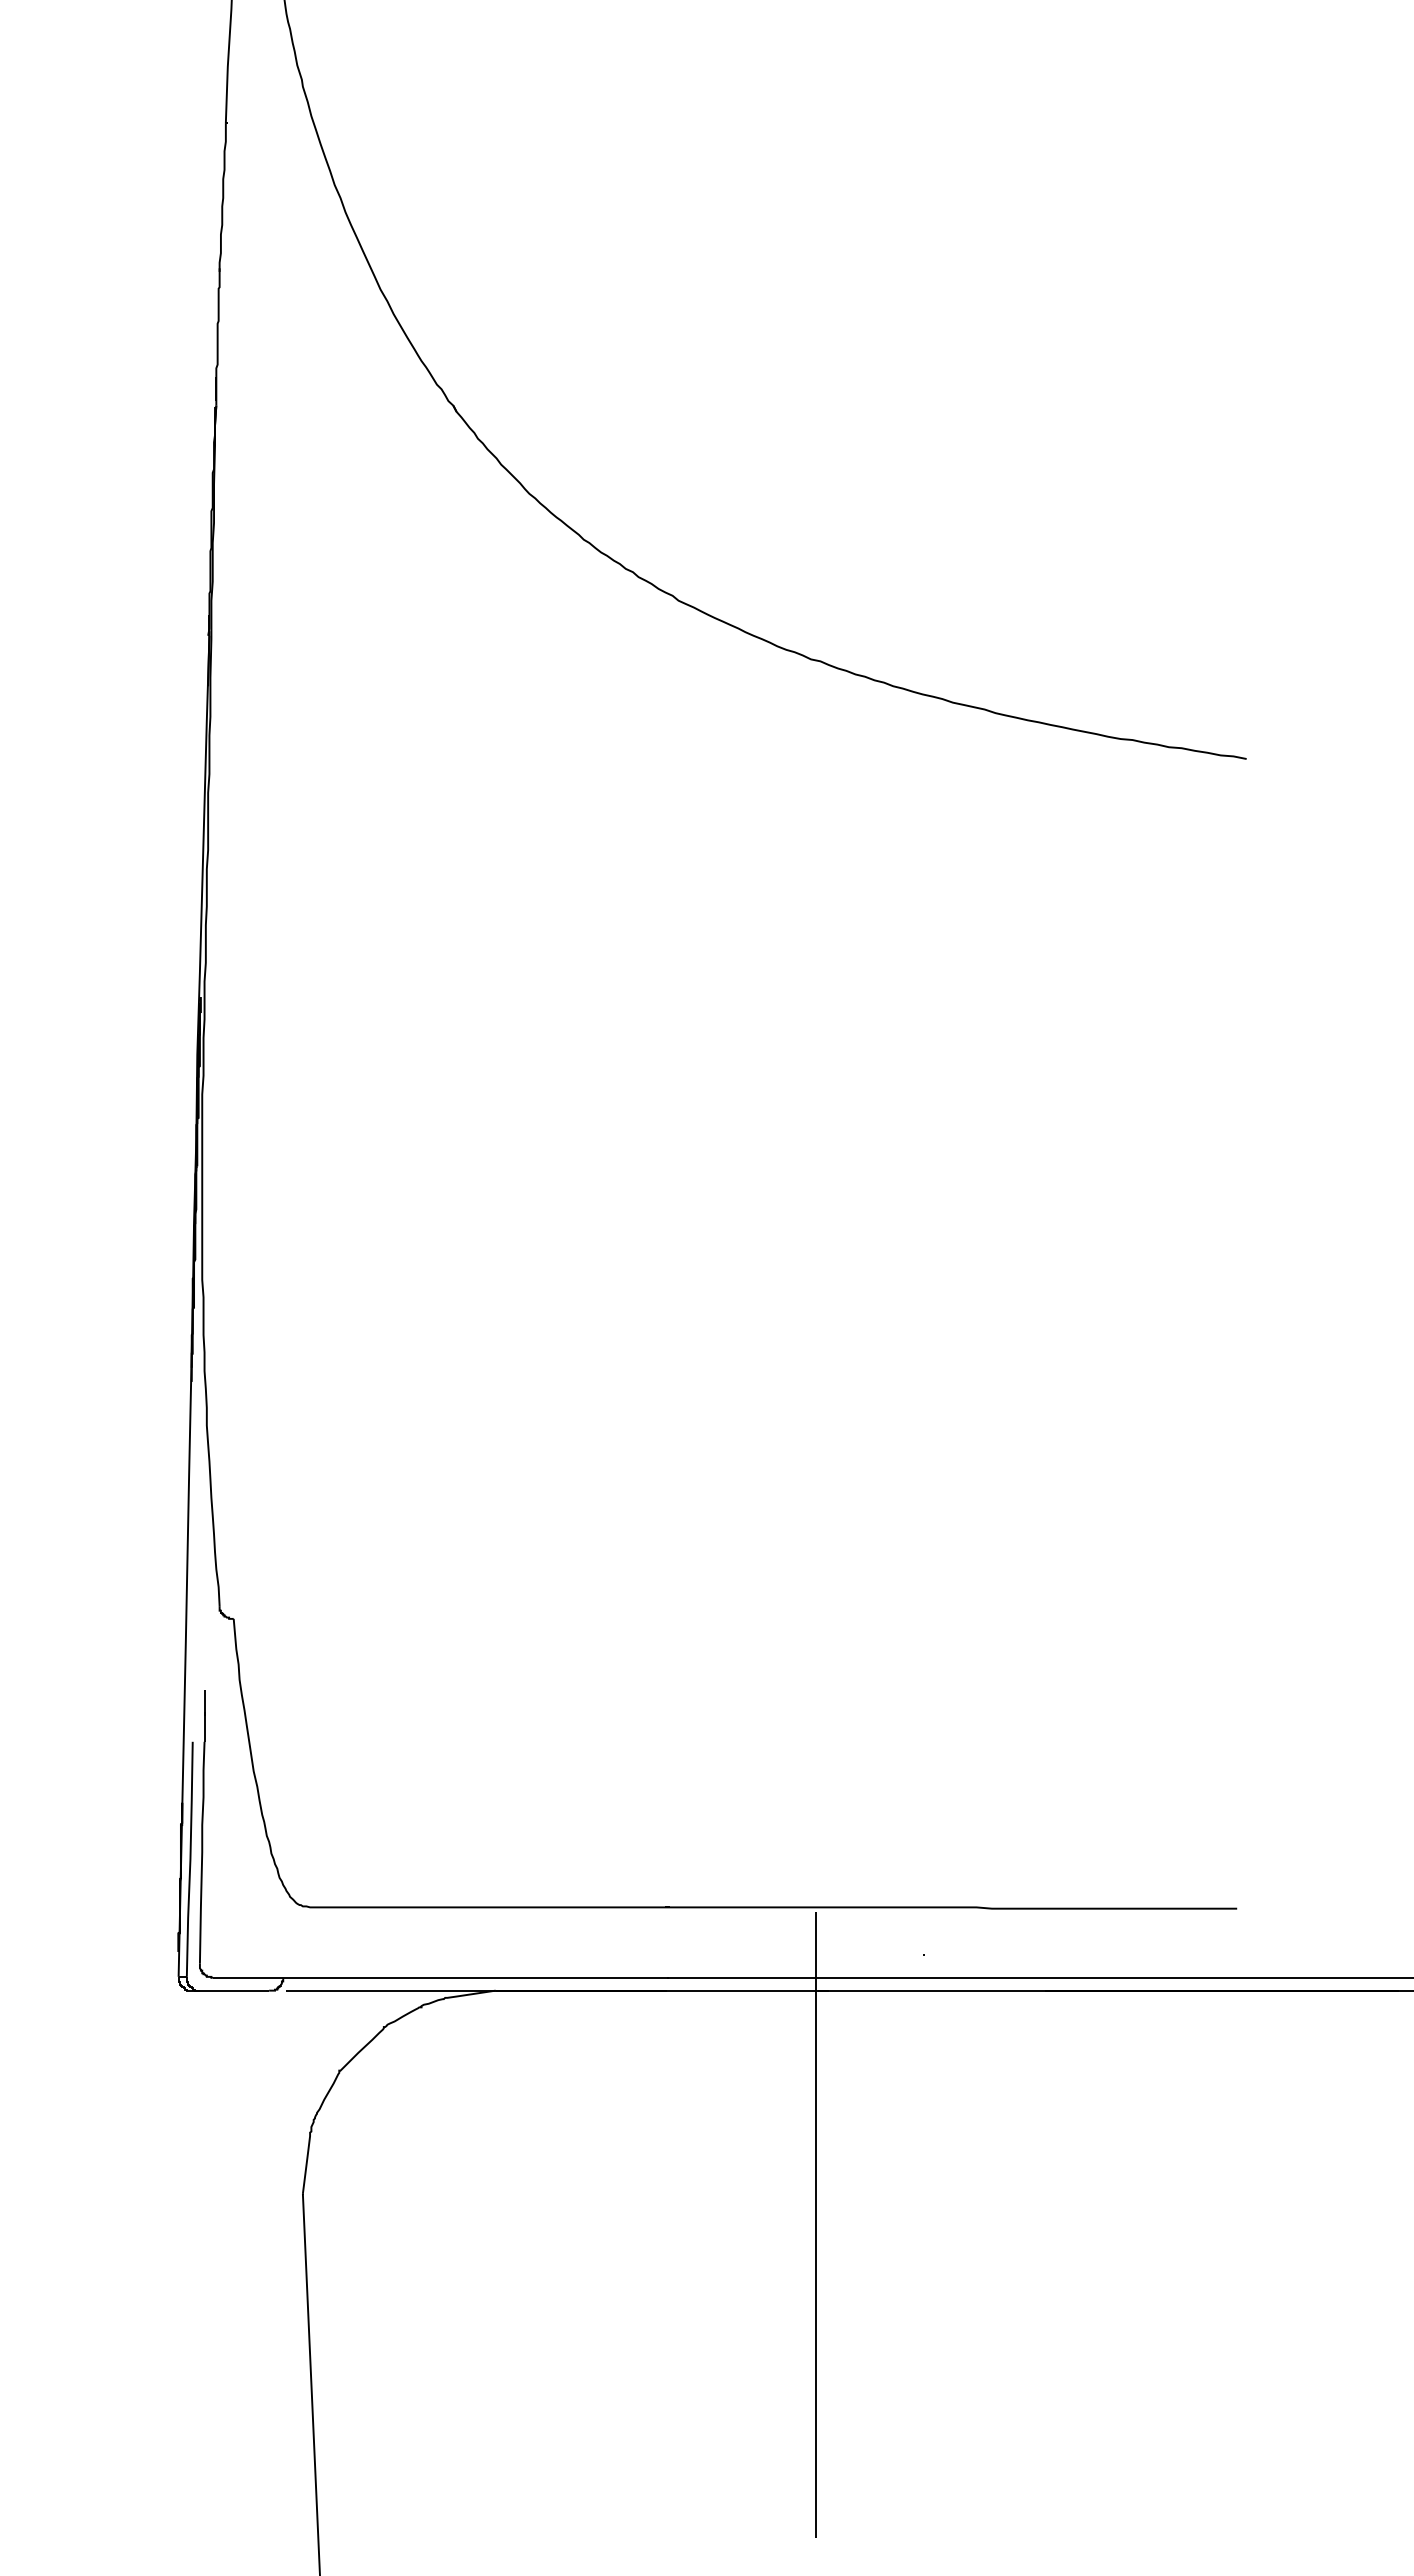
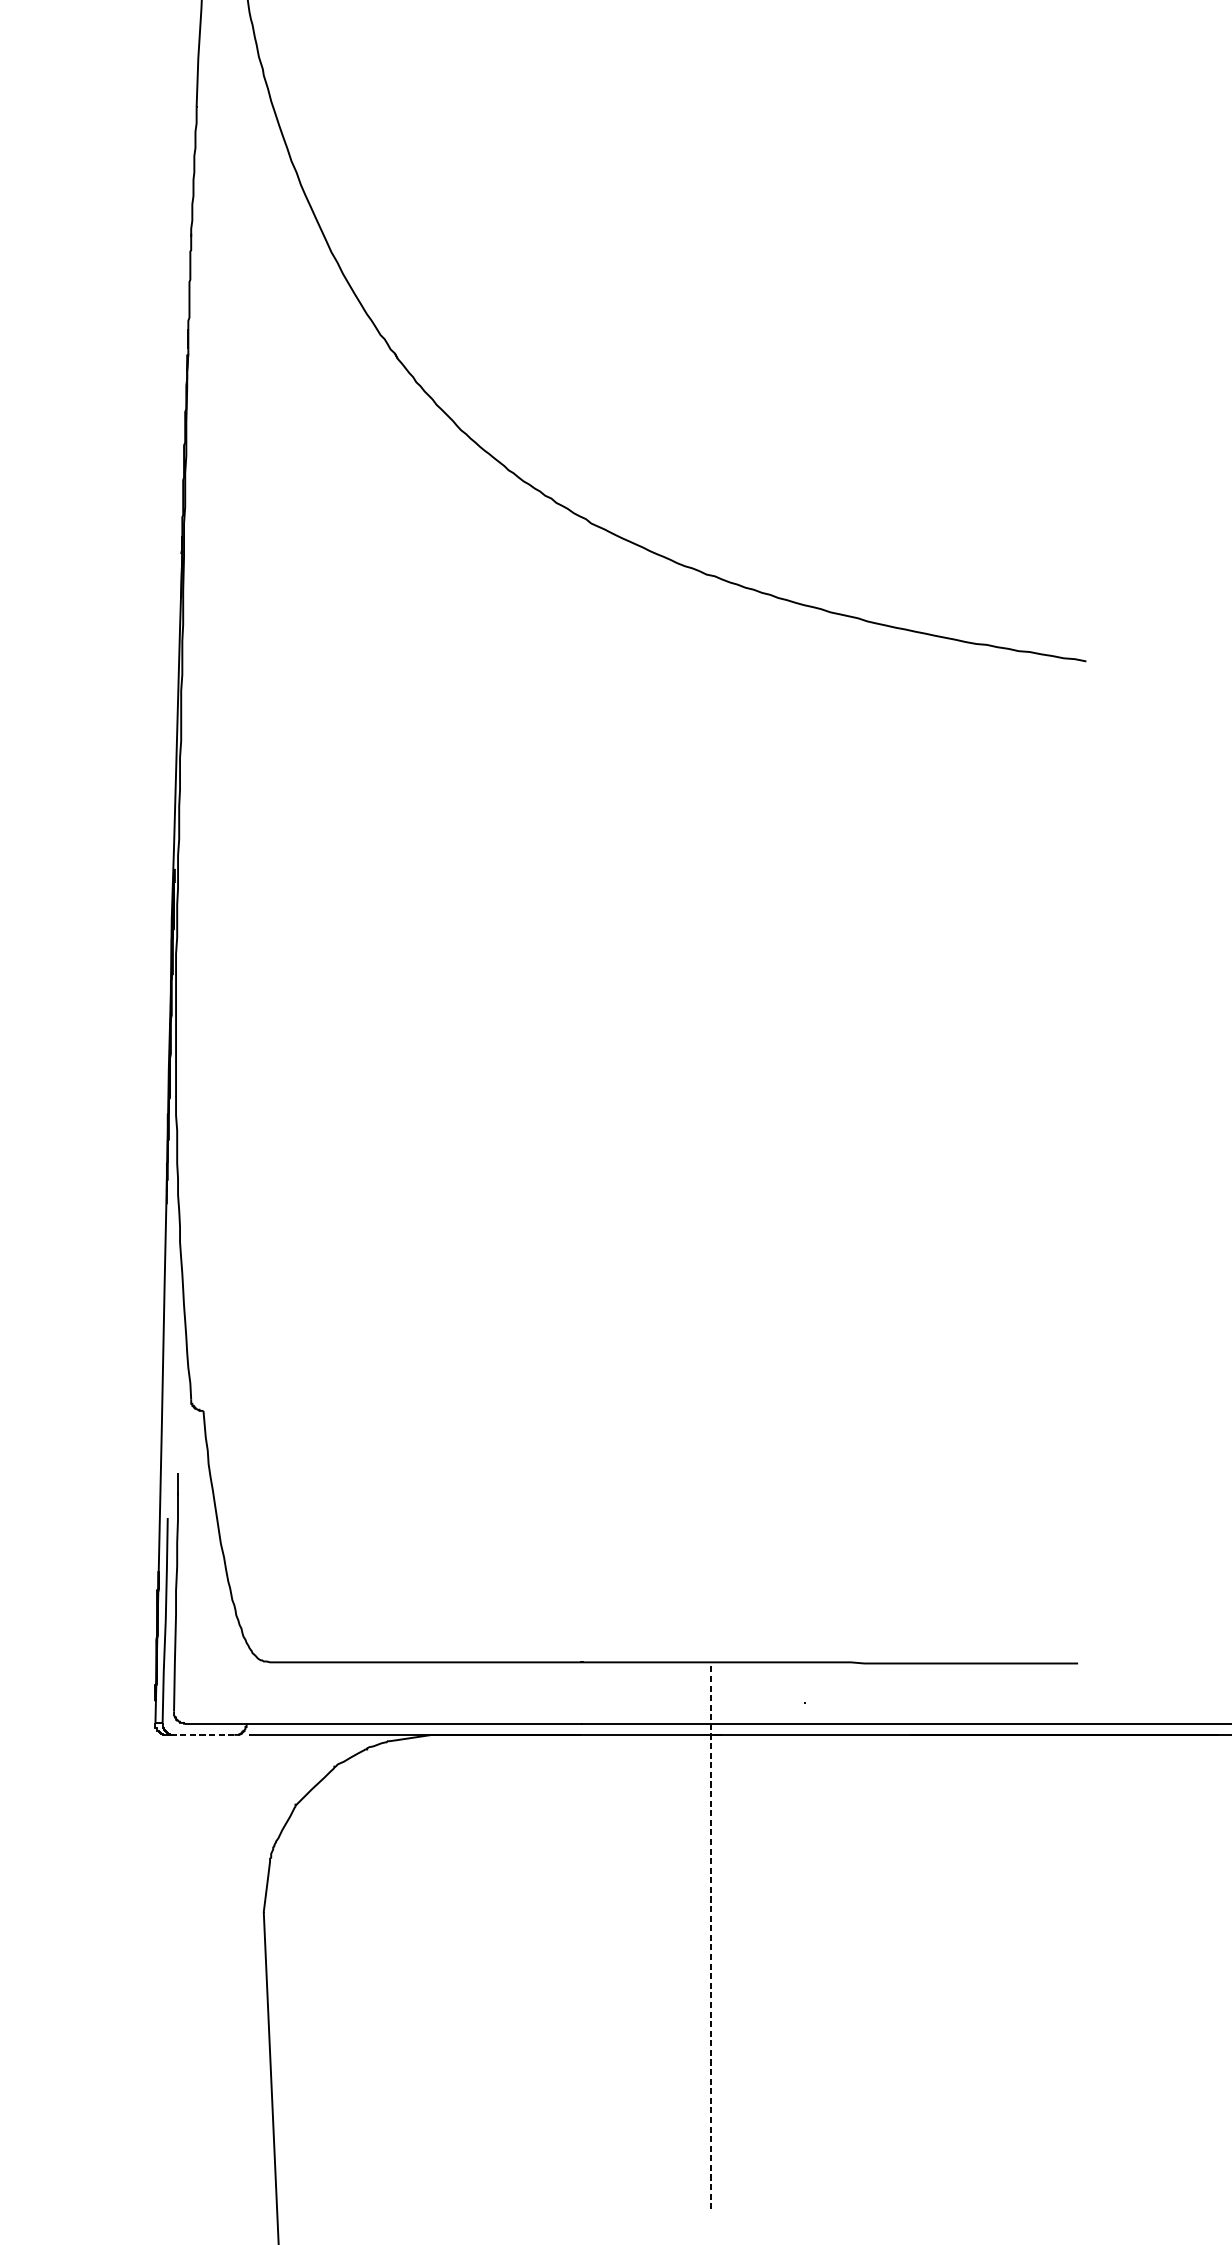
line: (234, 1990) -> (204, 1734), solid -> dashed
line: (815, 2224) -> (710, 1938), solid -> dashed

